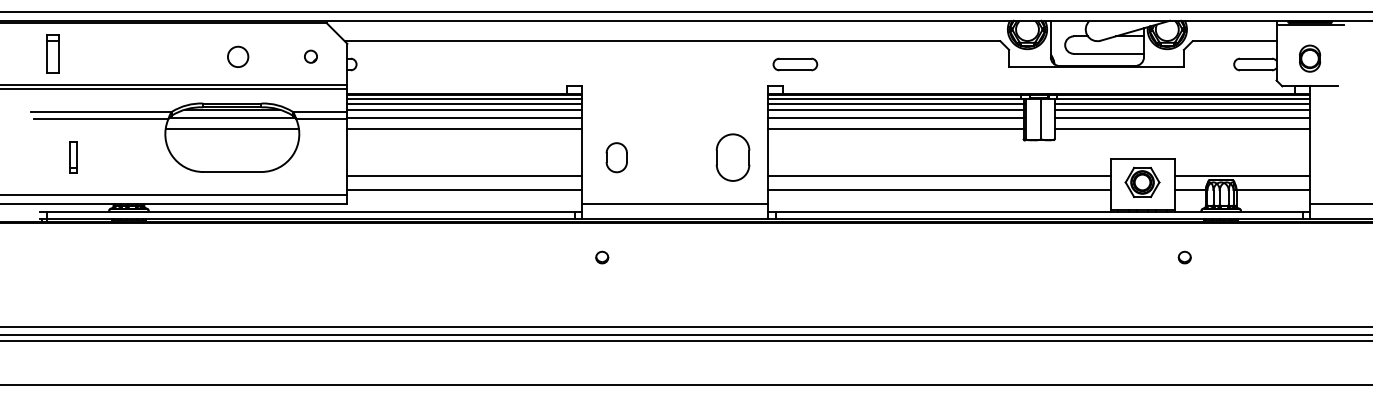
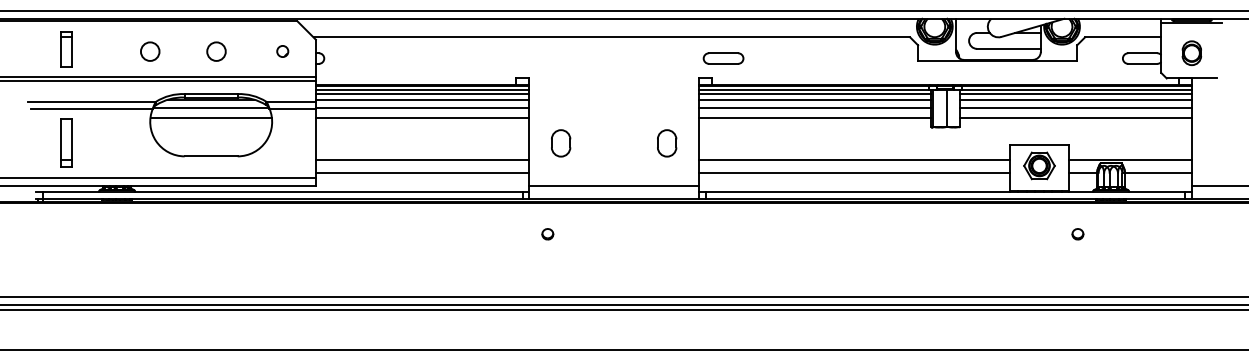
part: (52, 54) -> (66, 49), moved
circle: (165, 56) -> (150, 51), added
part: (73, 156) -> (66, 142), size x1.67
part: (733, 157) -> (667, 143), size x0.62

